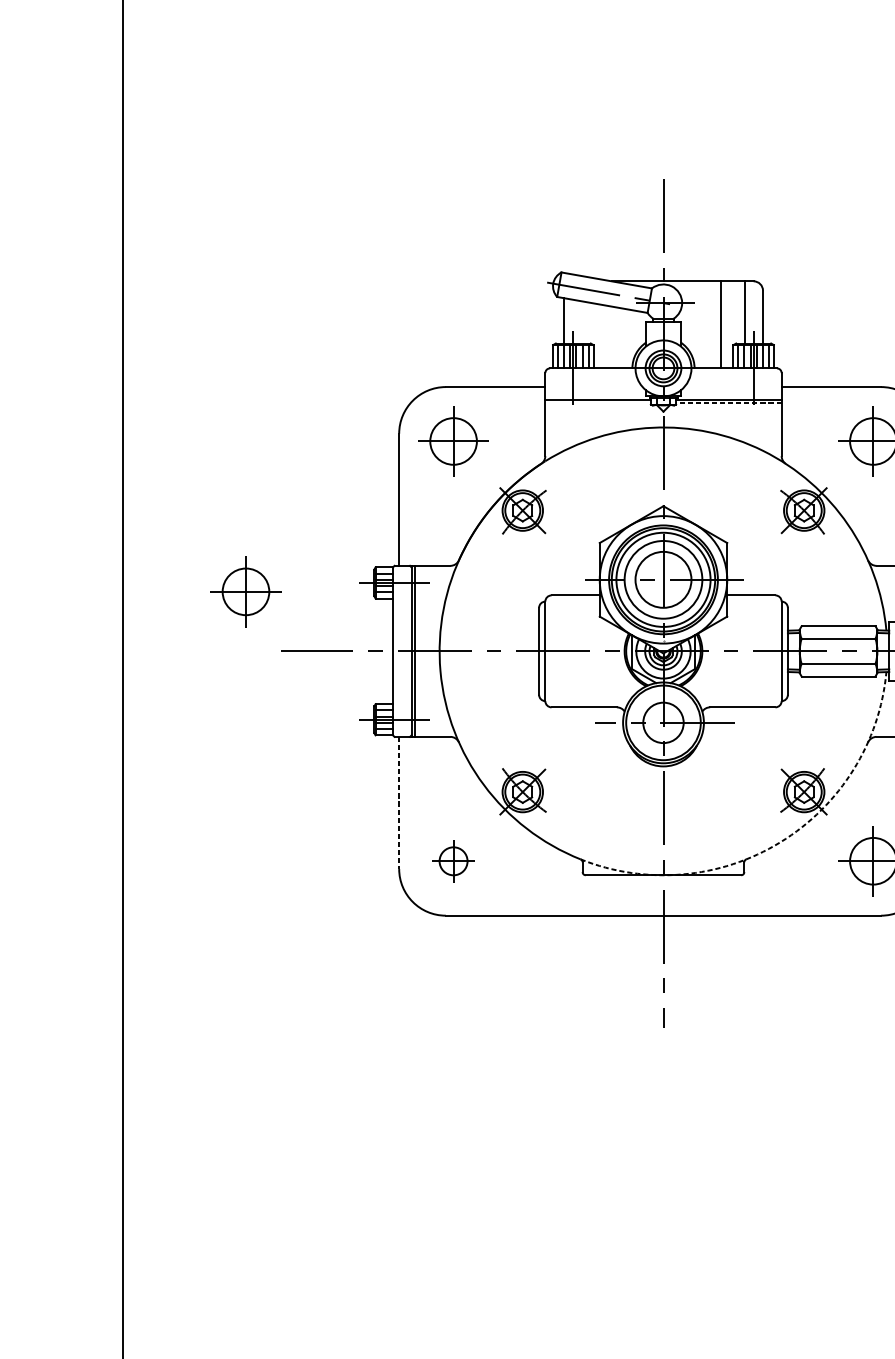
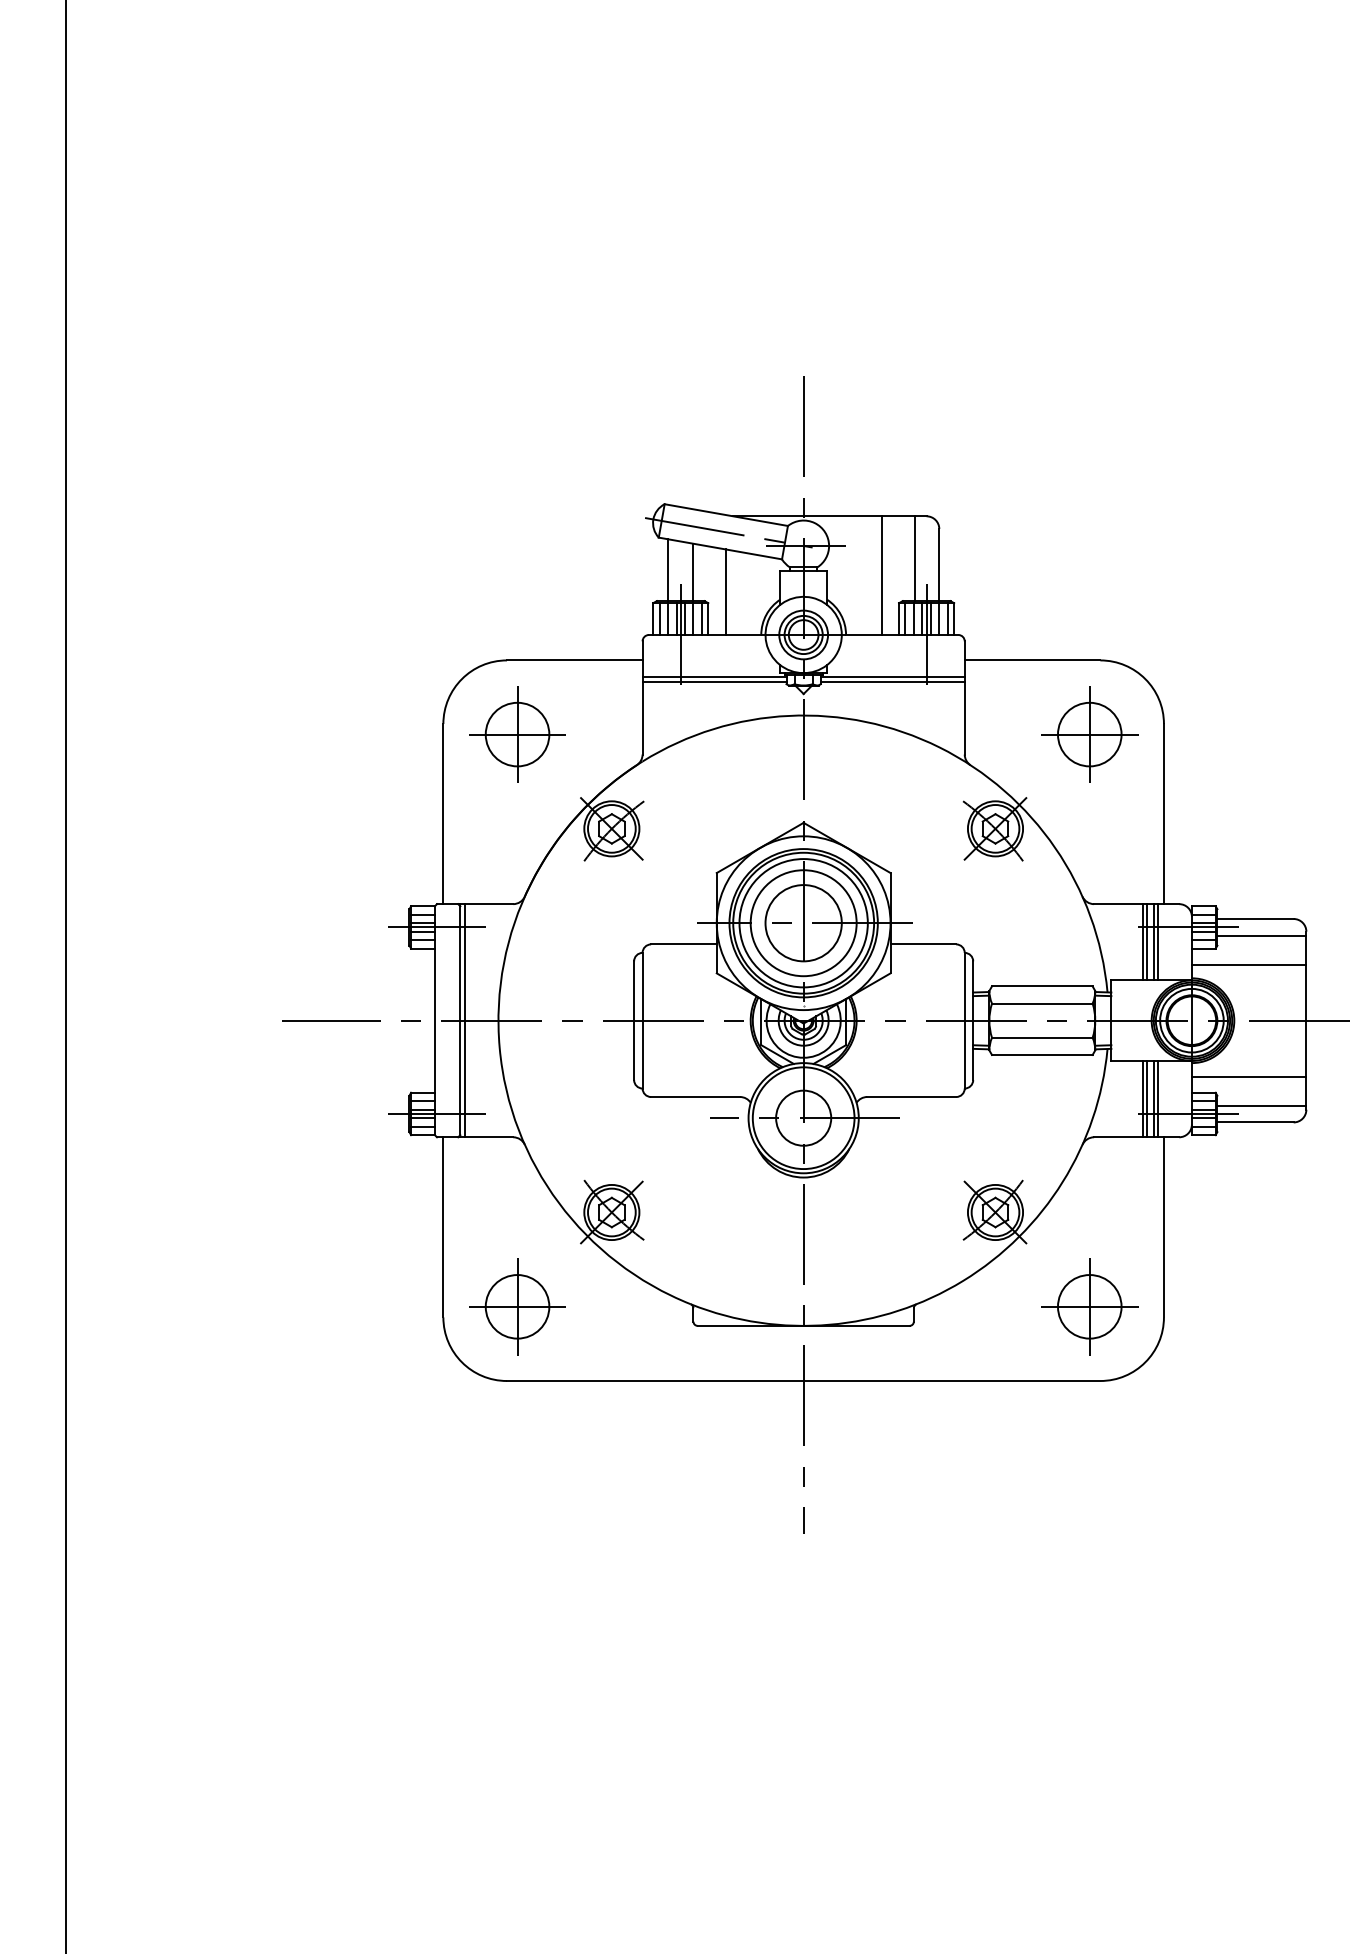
line: (581, 322) -> (692, 572), added
line: (606, 336) -> (725, 591), added
line: (598, 402) -> (714, 681), added
line: (728, 402) -> (892, 681), dashed -> solid
part: (245, 591) -> (234, 939), removed
line: (399, 803) -> (443, 1227), dashed -> solid
arc: (780, 841) -> (963, 1280), dashed -> solid
part: (453, 861) -> (517, 1306), size x1.67

